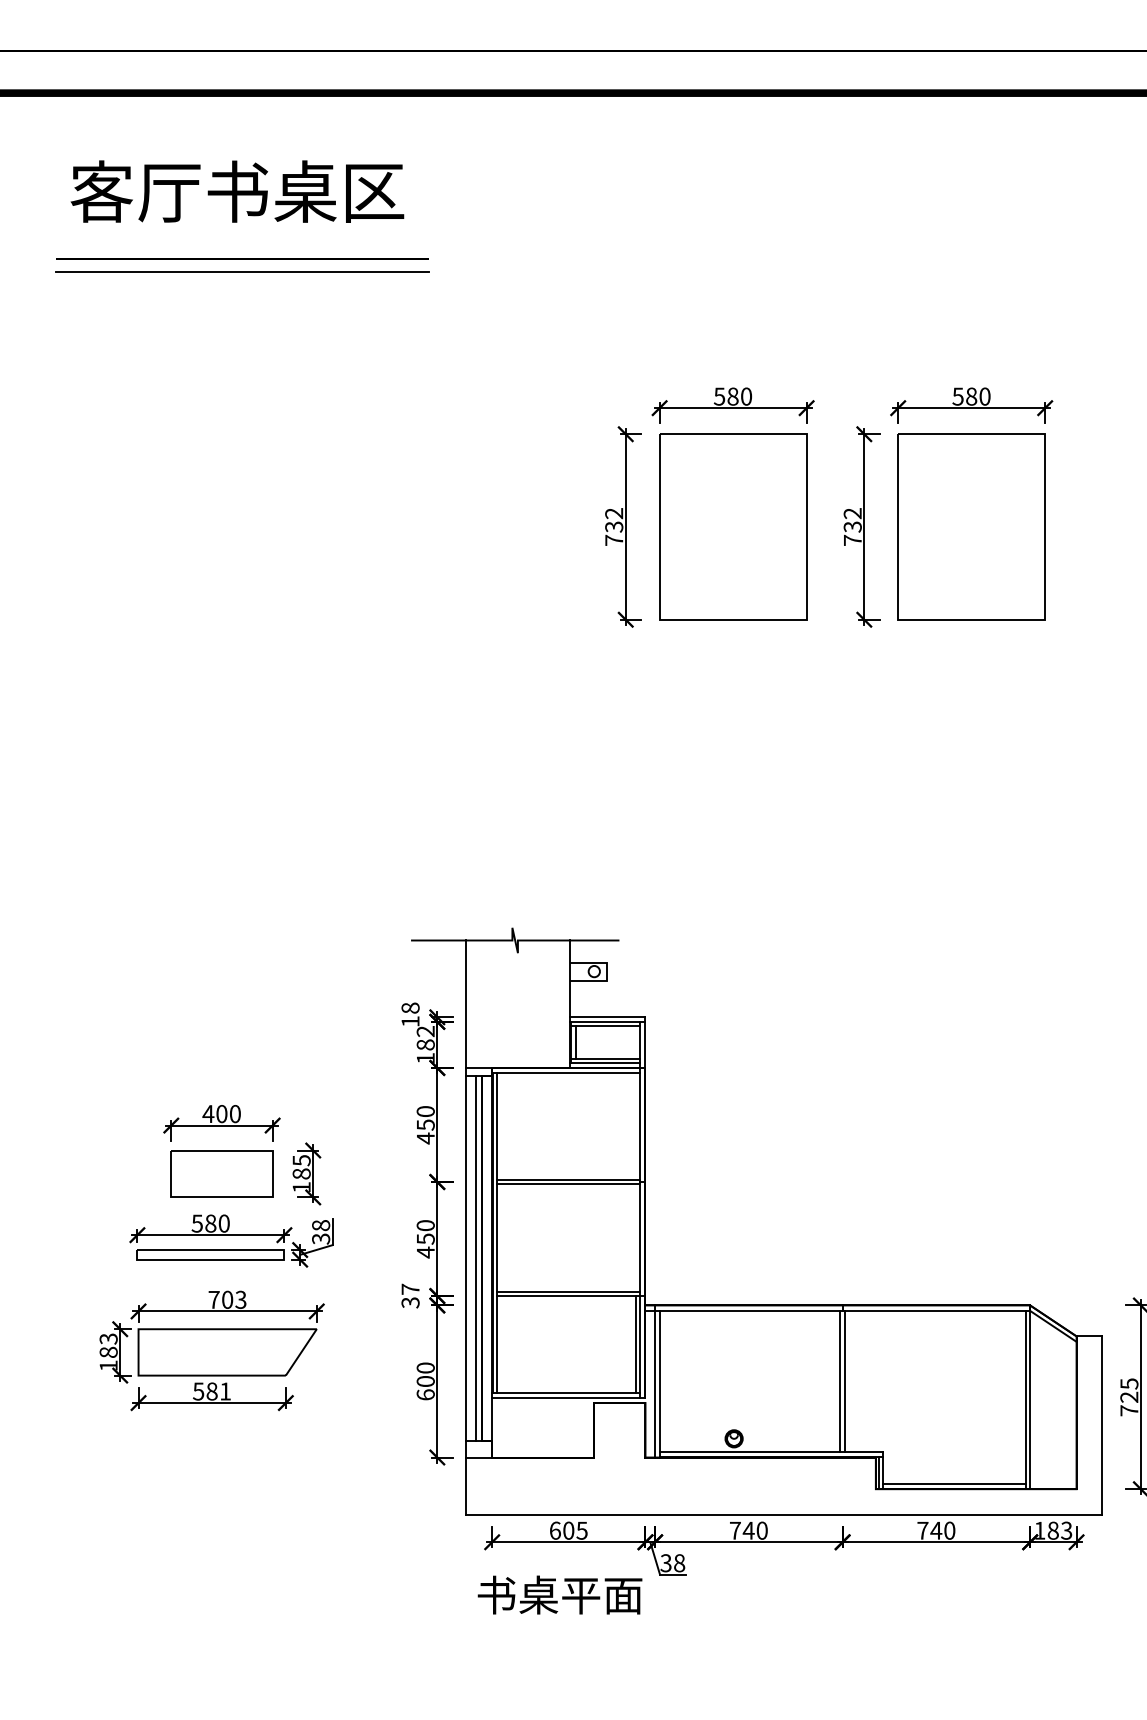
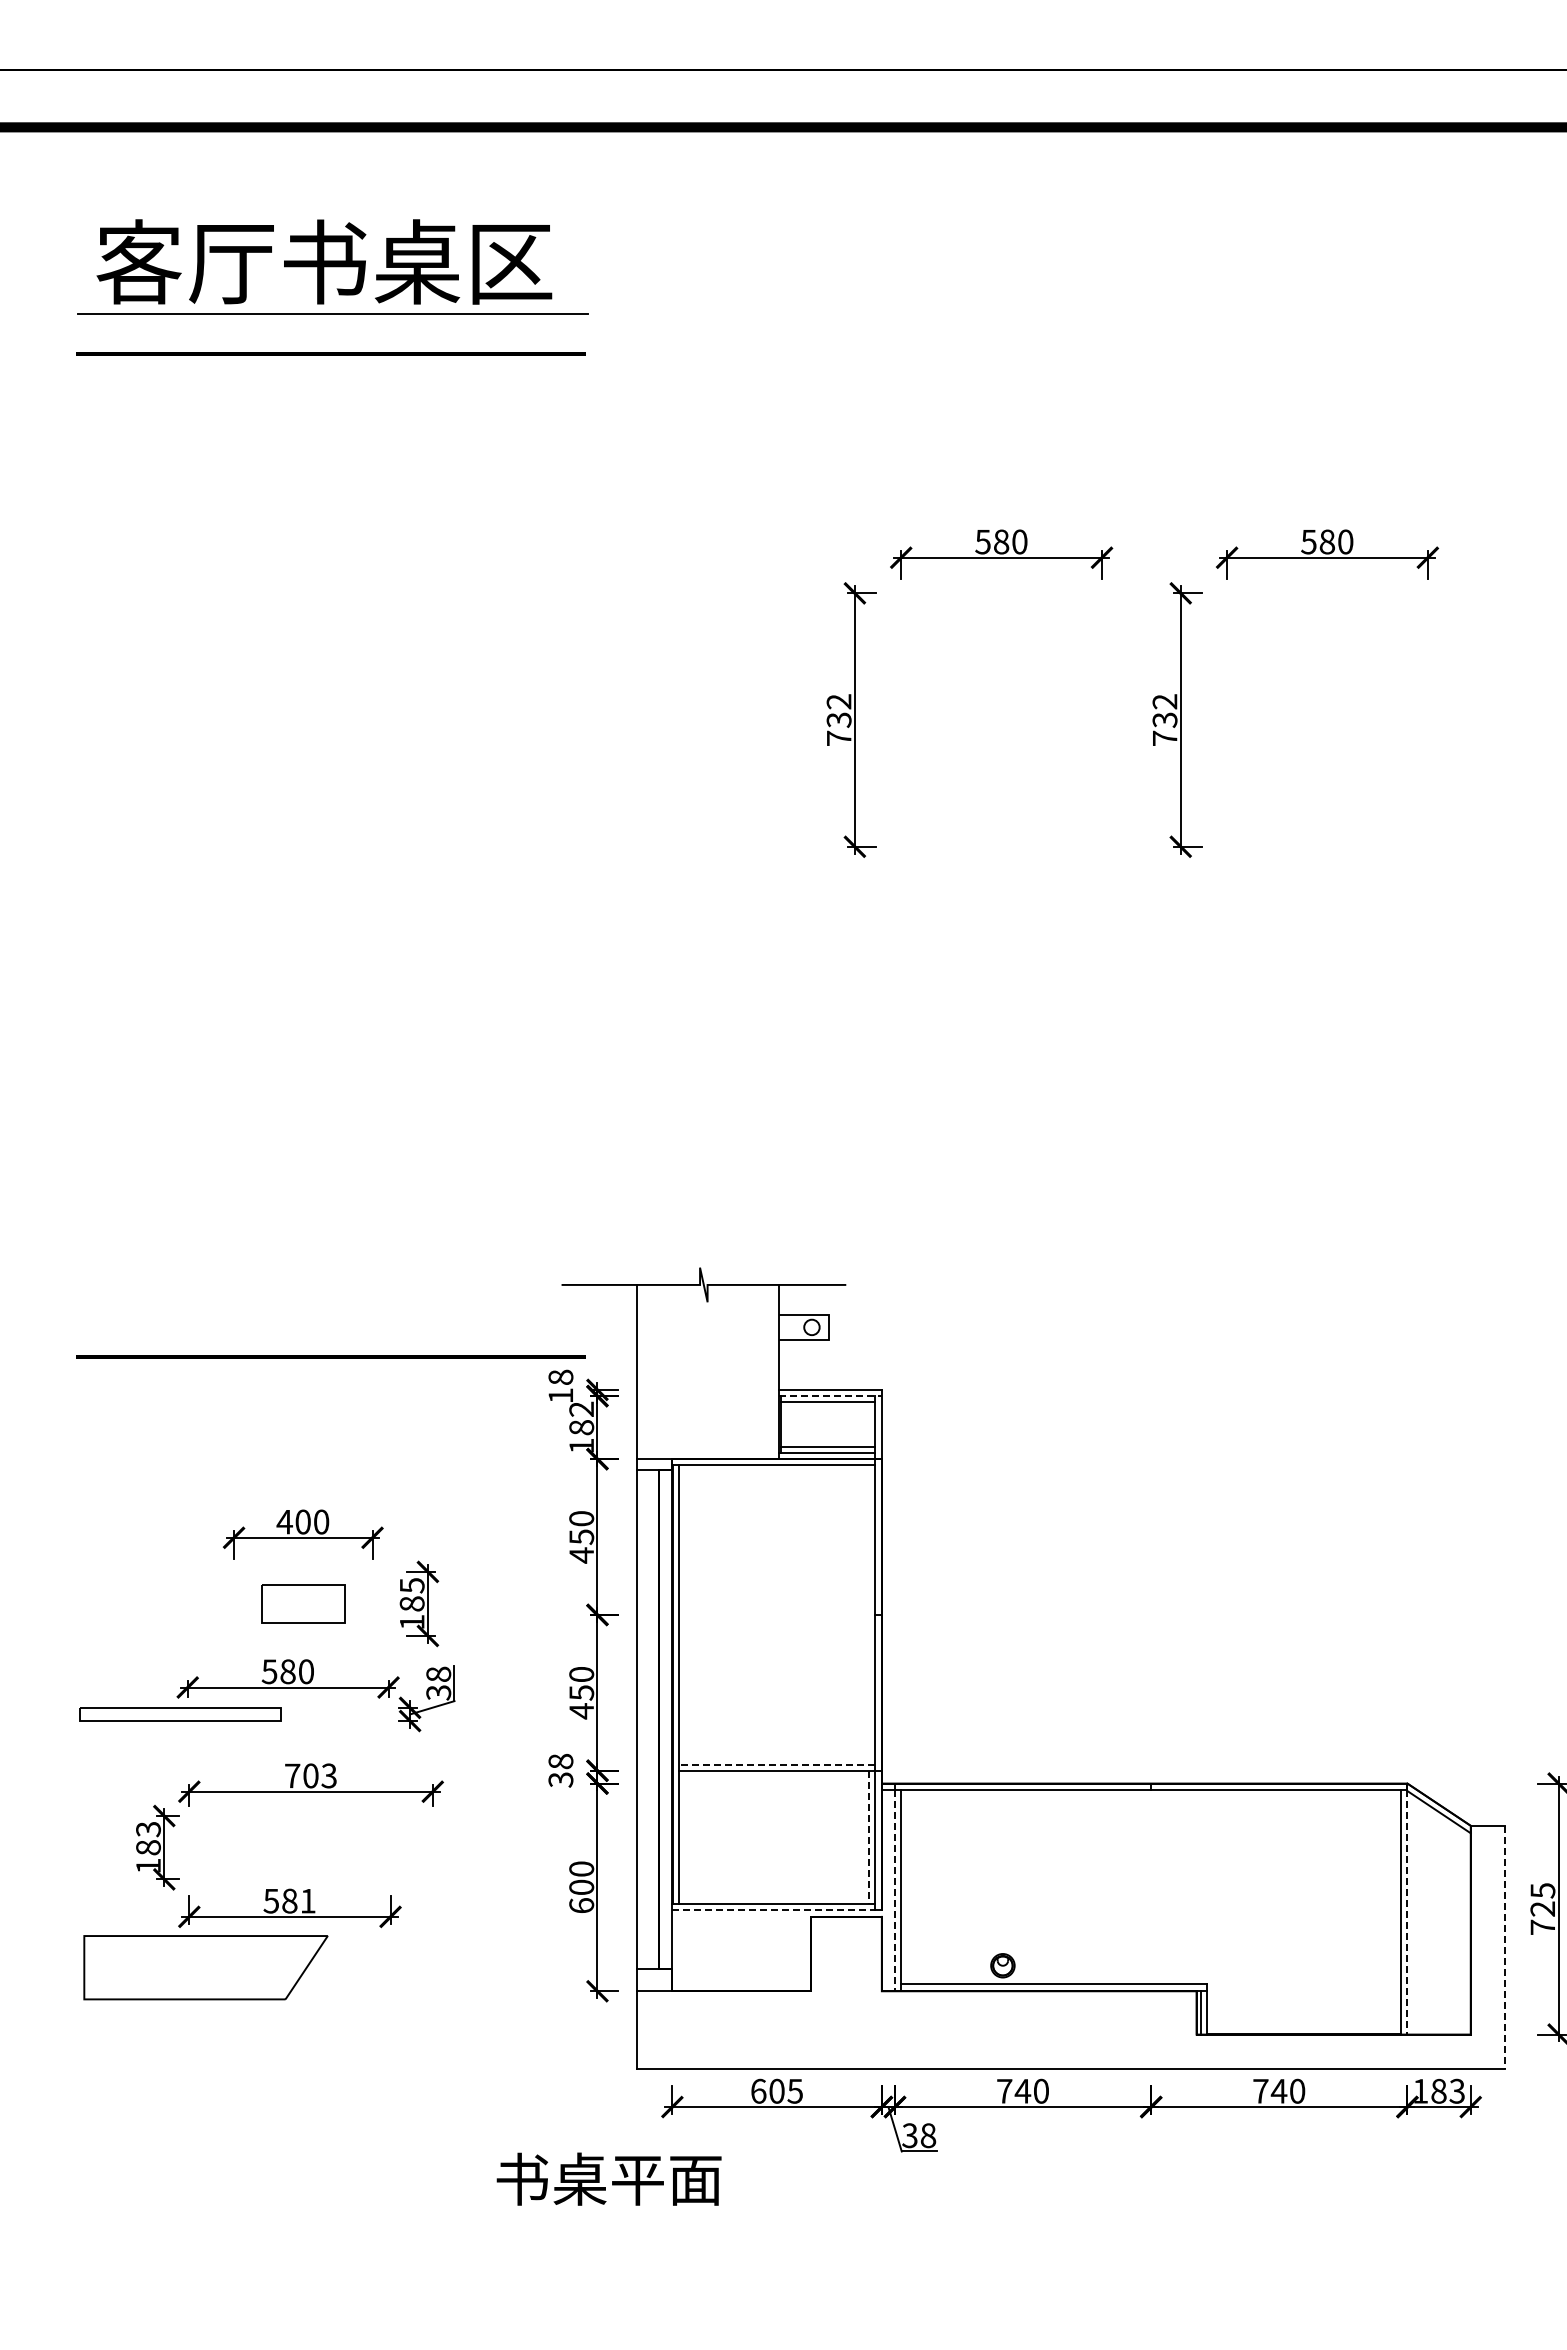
line: (241, 271) -> (332, 313), moved
part: (733, 526) -> (1001, 719), removed
part: (971, 526) -> (1327, 719), removed
line: (241, 992) -> (330, 1356), added
line: (607, 1022) -> (830, 1396), solid -> dashed
line: (575, 1042) -> (786, 1424), removed
part: (222, 1173) -> (303, 1603), size x0.6
line: (568, 1179) -> (776, 1611), removed
line: (568, 1184) -> (776, 1618), removed
part: (211, 1254) -> (180, 1714), moved
line: (476, 1258) -> (650, 1719), removed
text: (410, 1289) -> (560, 1761), 37 -> 38
line: (569, 1291) -> (777, 1764), solid -> dashed
line: (635, 1344) -> (868, 1837), solid -> dashed
part: (227, 1352) -> (205, 1967), moved
line: (840, 1381) -> (1148, 1887), removed
line: (845, 1381) -> (1154, 1887), removed
line: (655, 1384) -> (895, 1891), solid -> dashed
line: (566, 1397) -> (774, 1909), solid -> dashed
line: (1030, 1400) -> (1407, 1913), solid -> dashed
line: (1102, 1425) -> (1505, 1947), solid -> dashed
line: (954, 1484) -> (1303, 2027), removed
text: (559, 1594) -> (608, 2178), moved

